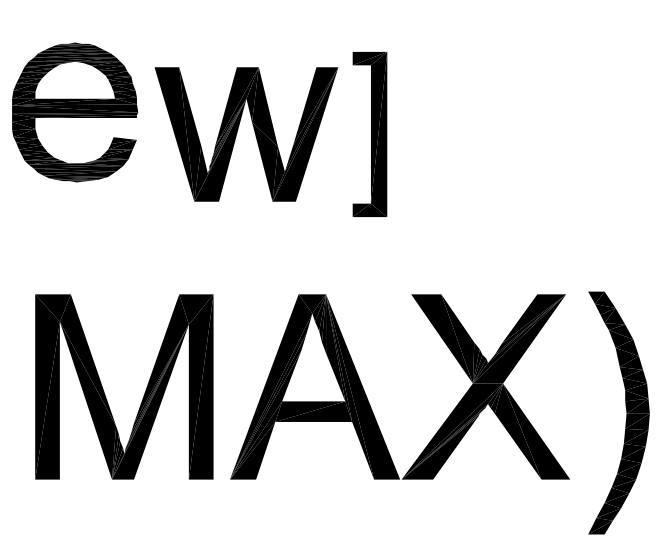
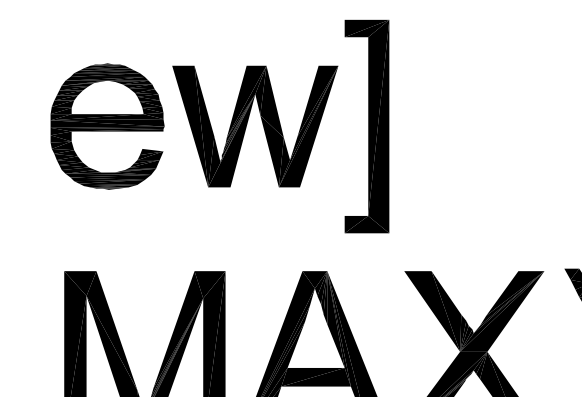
part: (75, 112) -> (107, 126), moved
part: (369, 134) -> (366, 126), size x1.43

